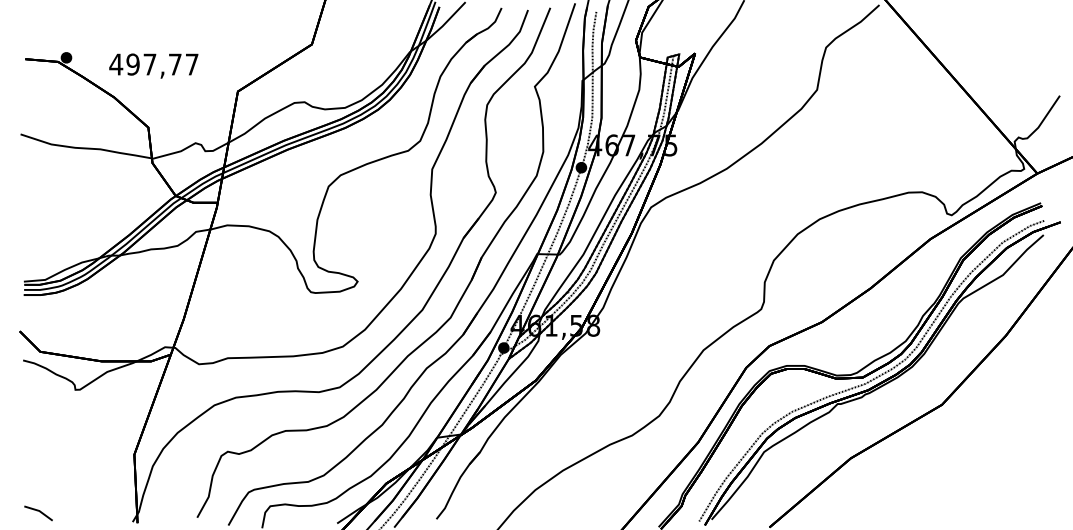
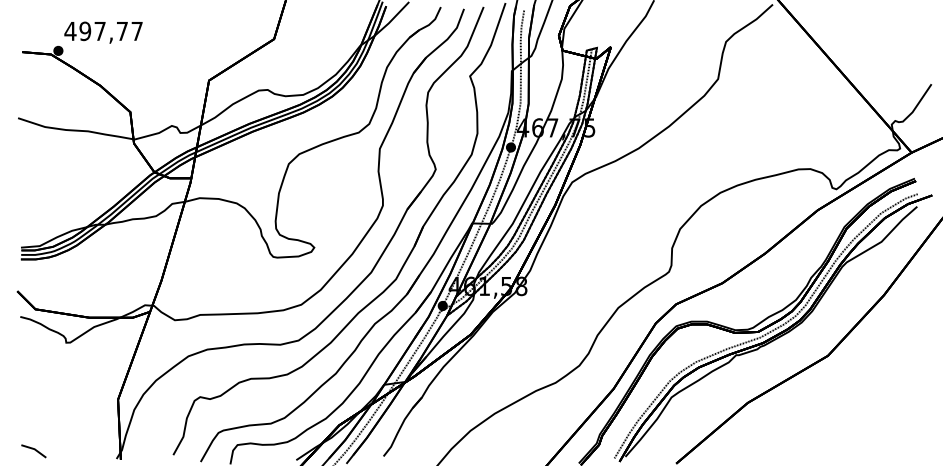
text: (153, 65) -> (103, 32), moved

